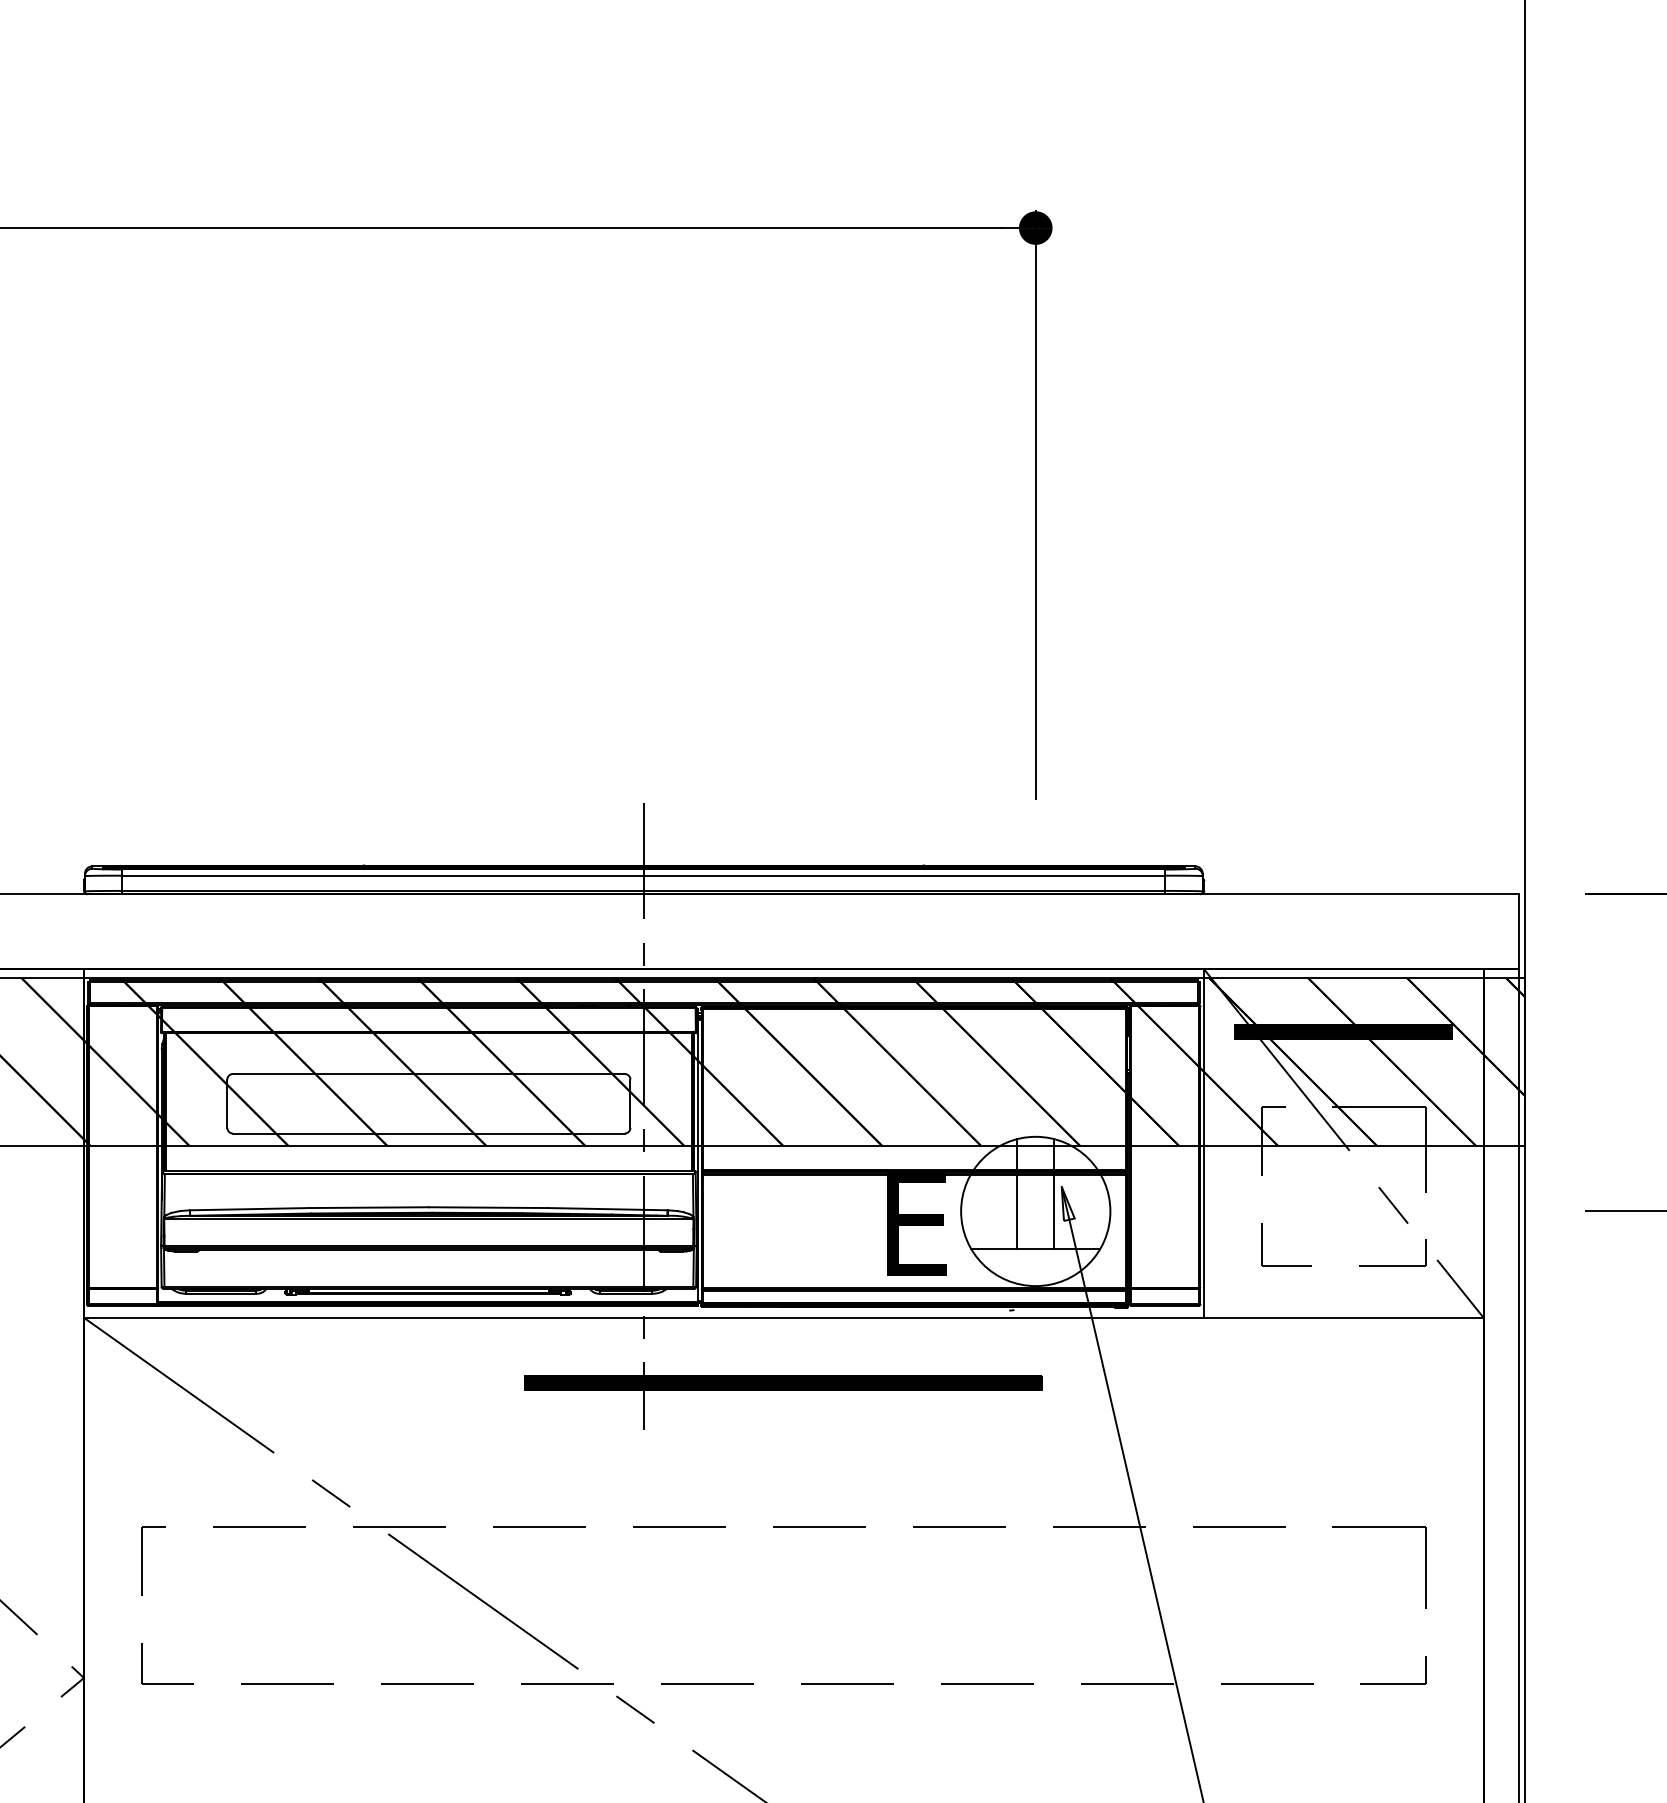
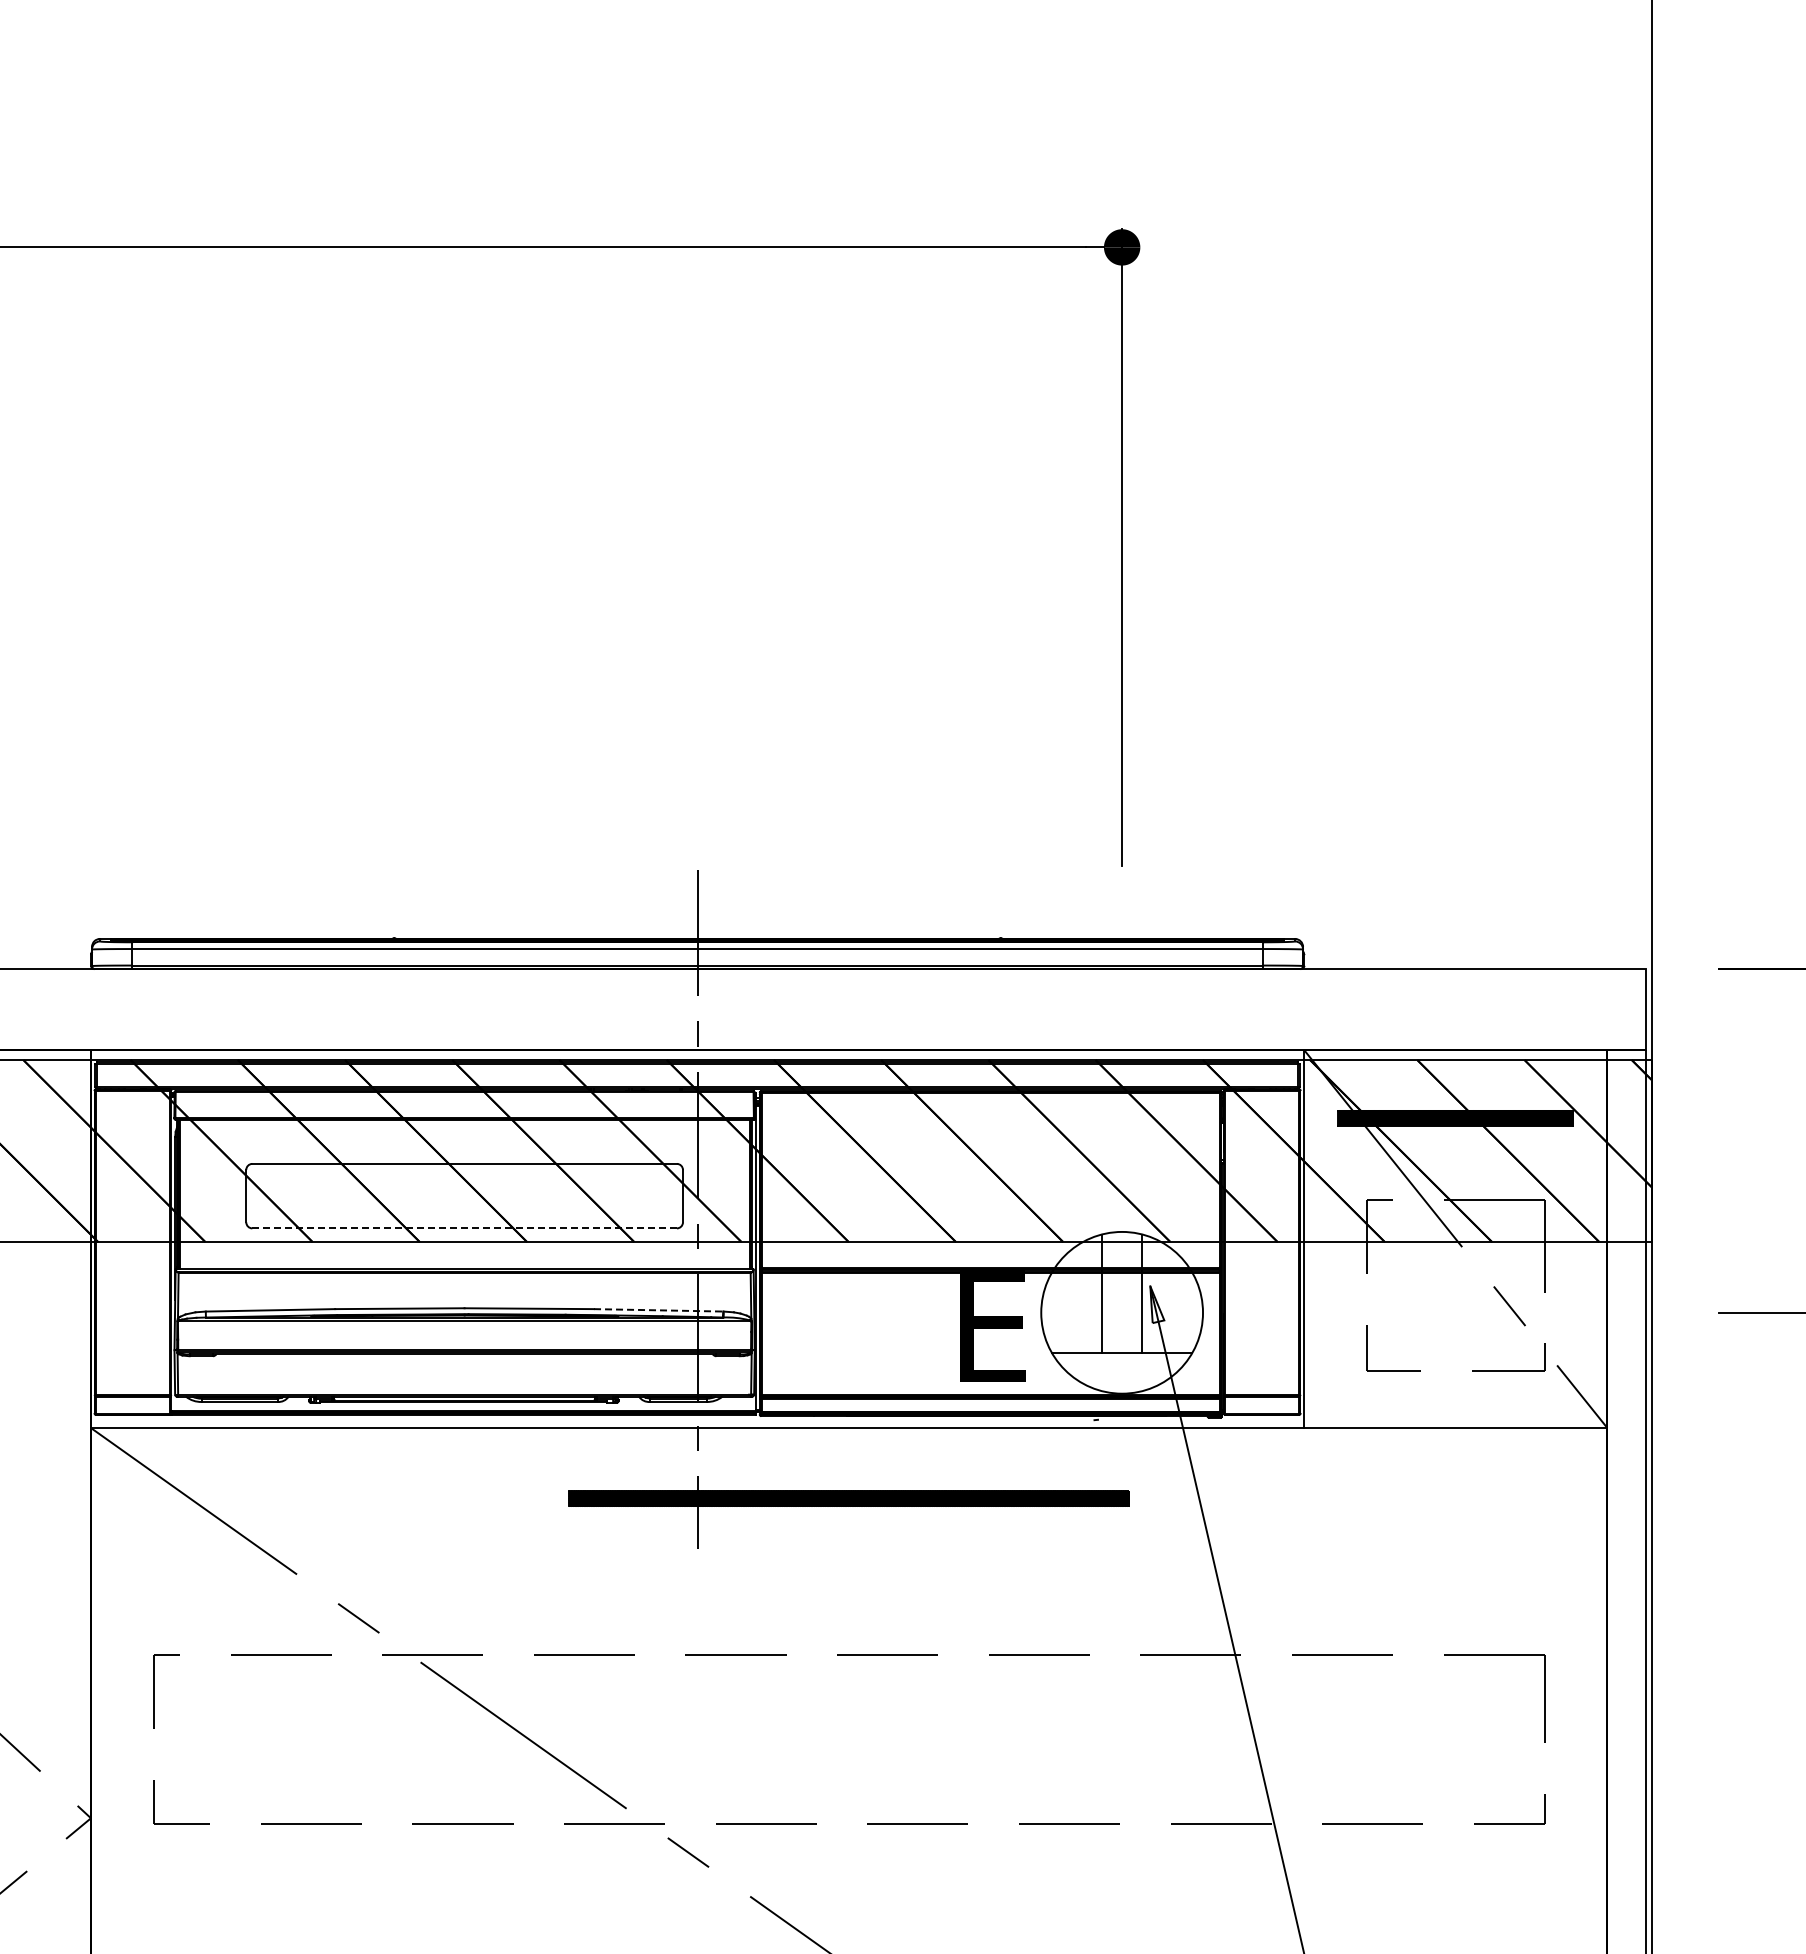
line: (428, 1133) -> (464, 1228), solid -> dashed
line: (607, 1209) -> (658, 1310), solid -> dashed

